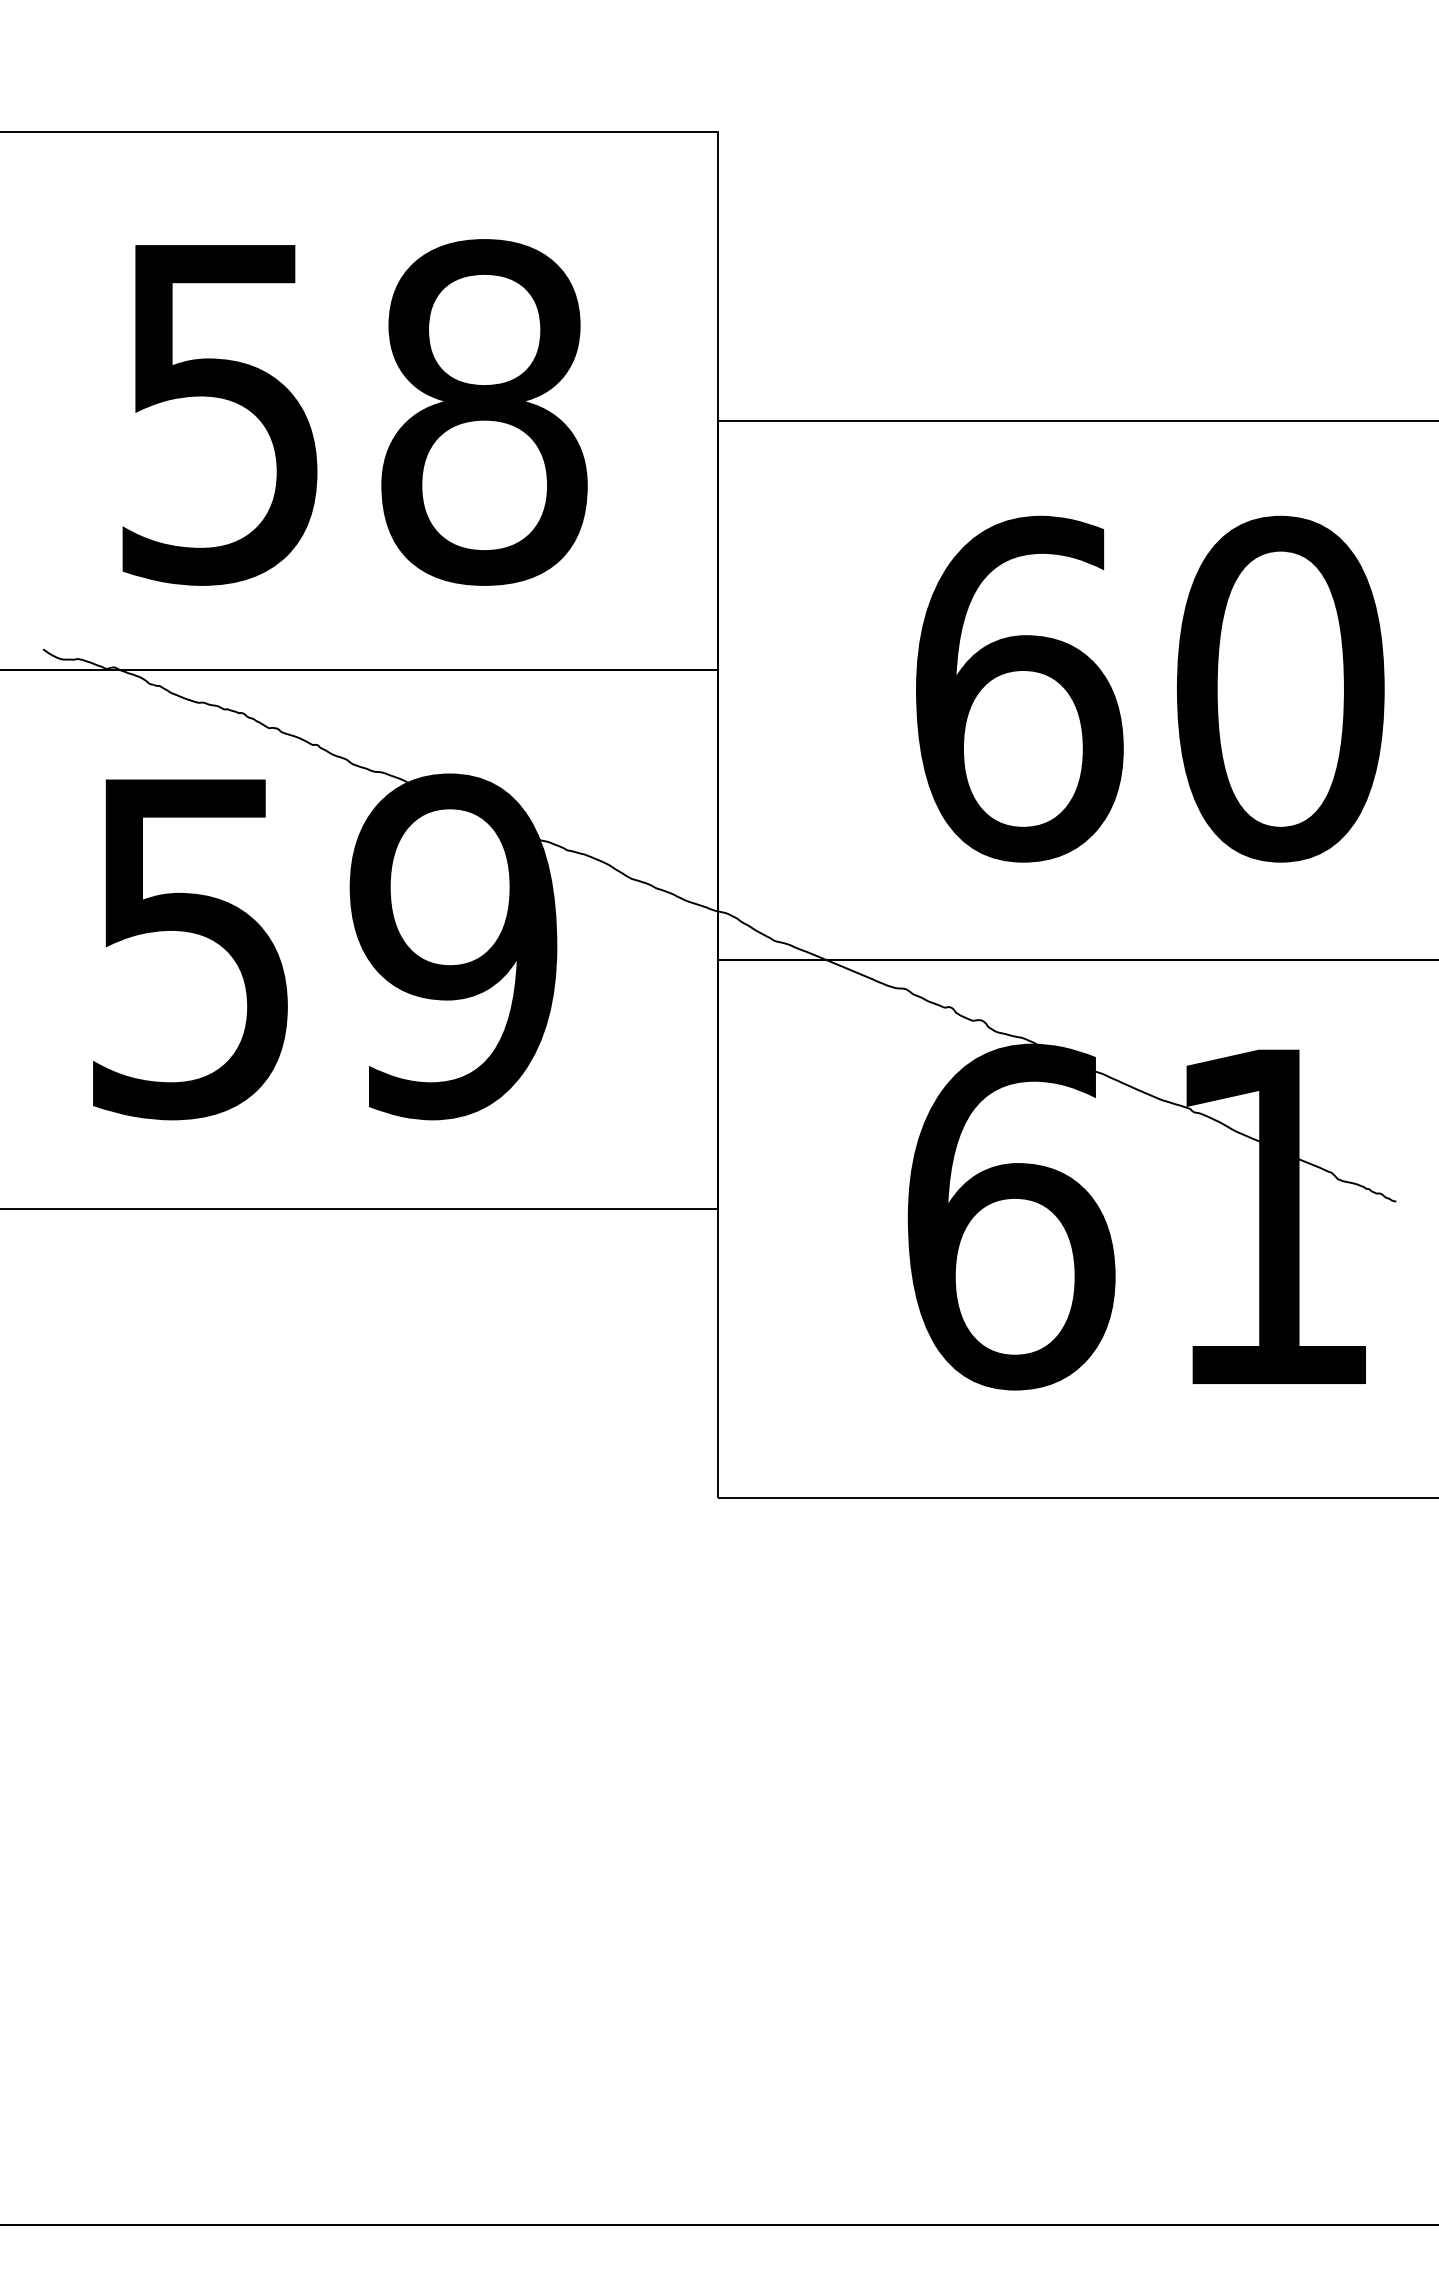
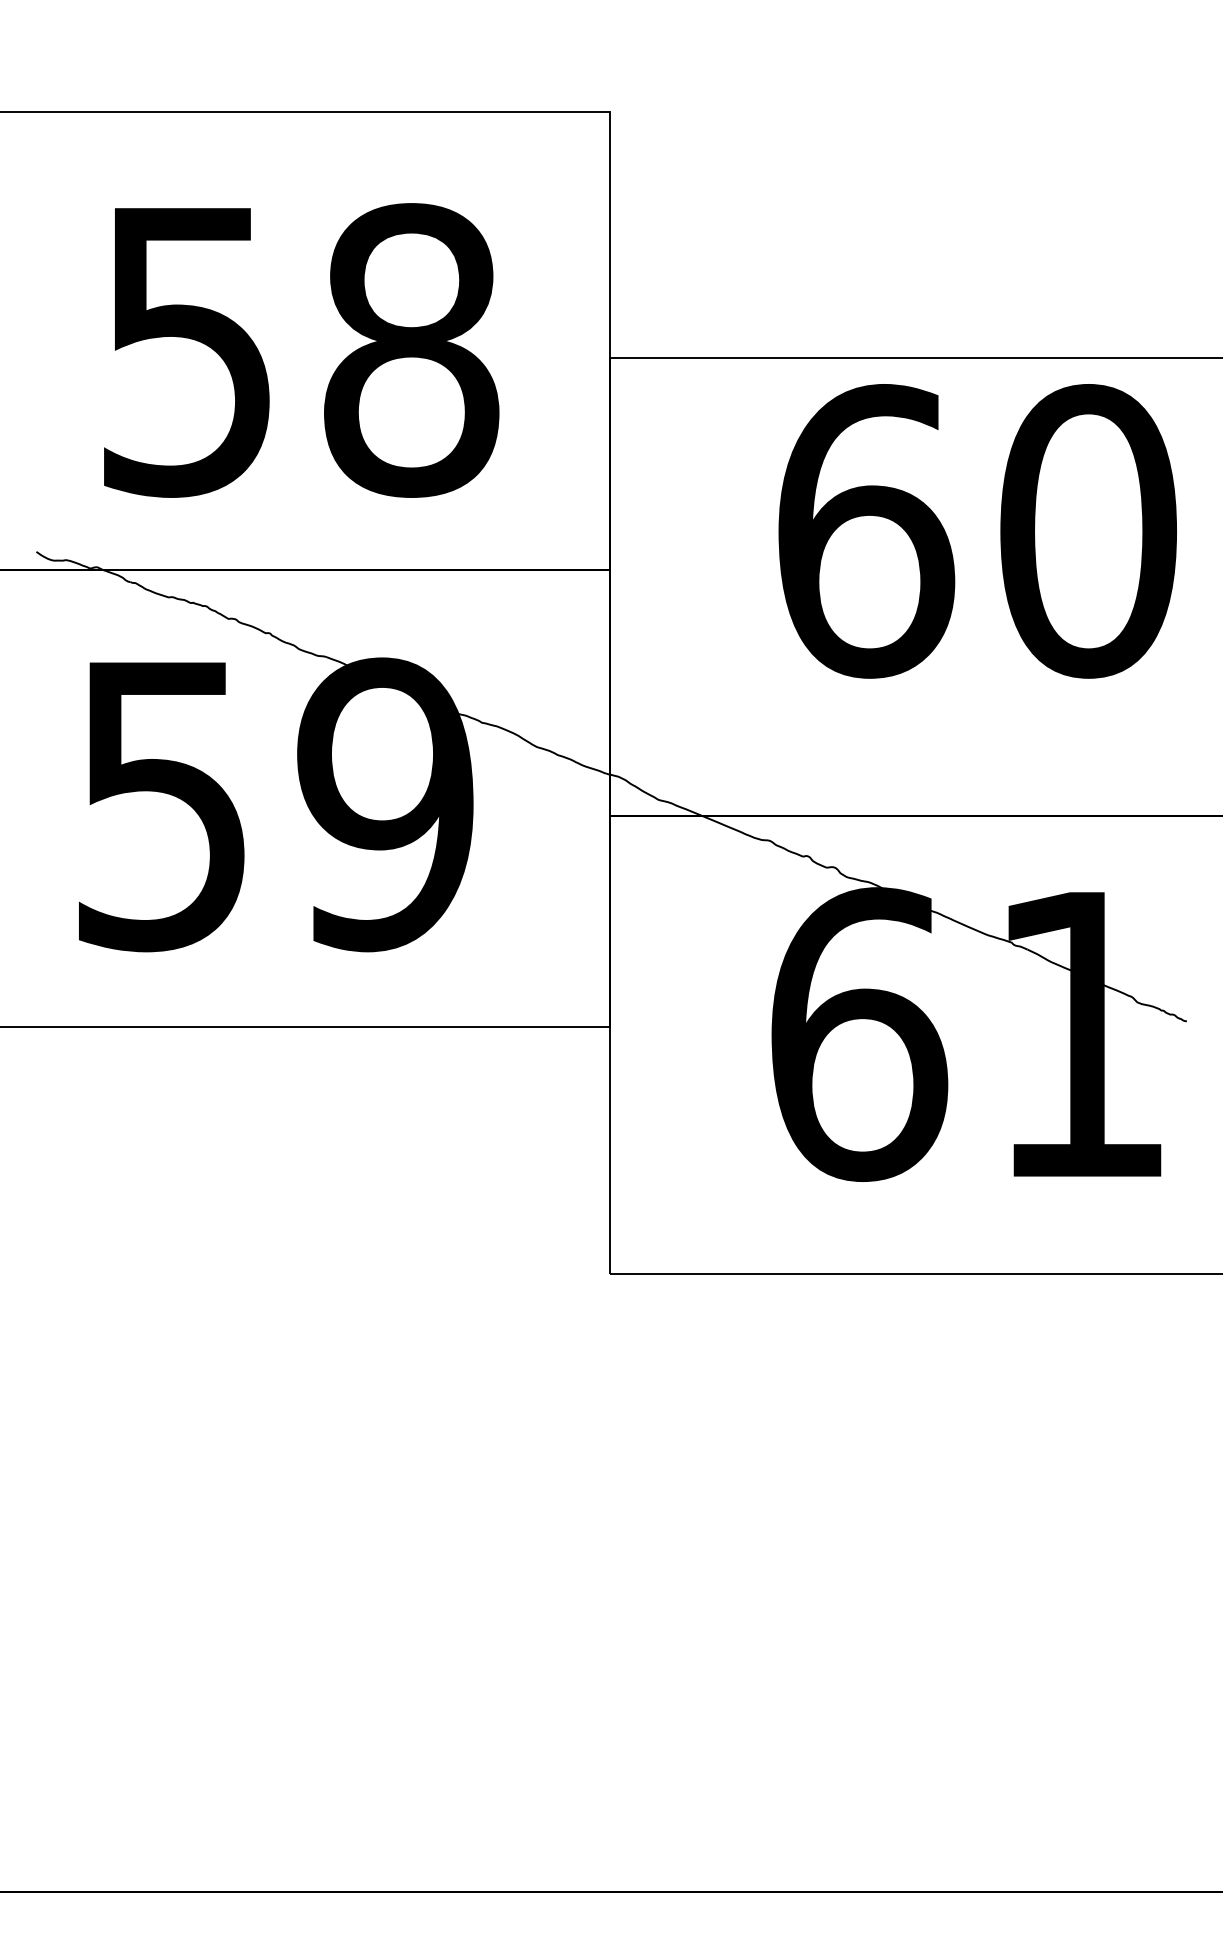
text: (1150, 688) -> (977, 530), moved

